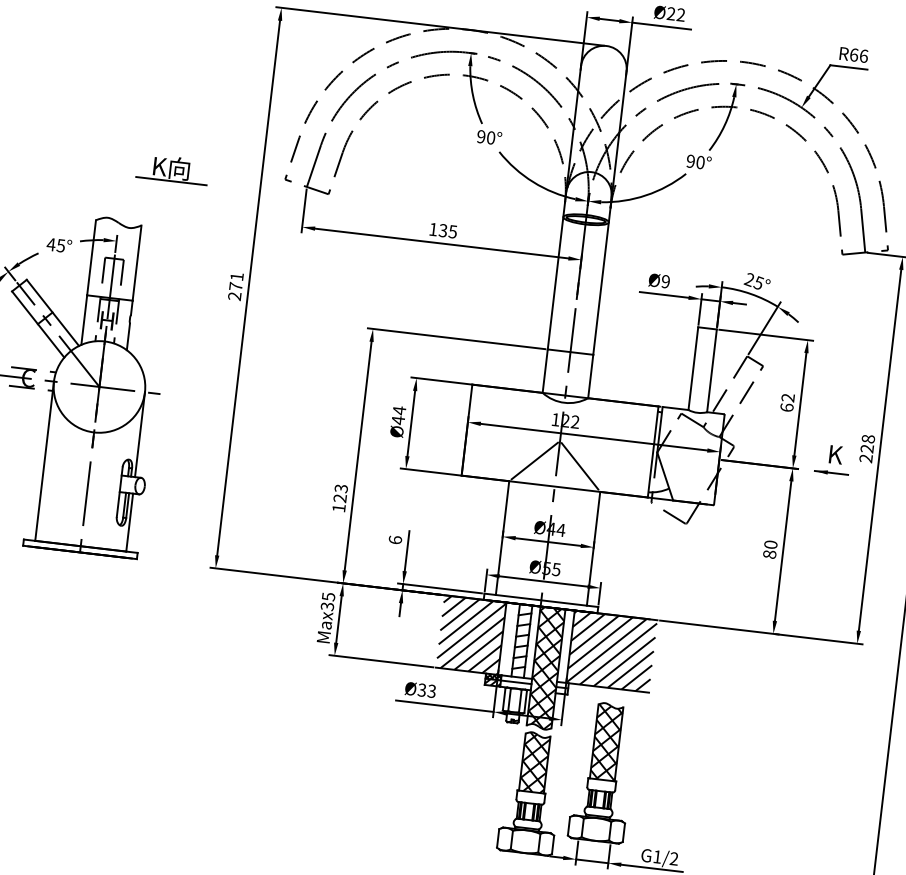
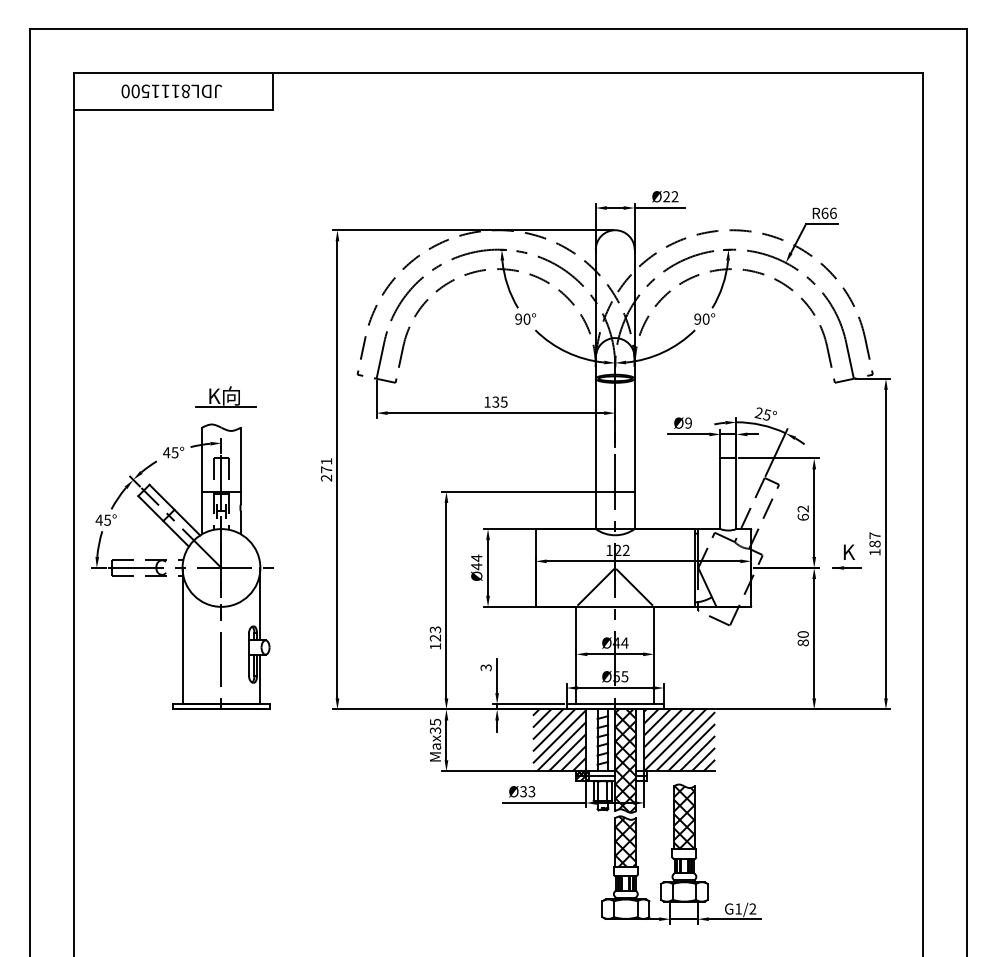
part: (172, 168) -> (225, 396), moved
text: (866, 448) -> (874, 543), 228 -> 187
text: (394, 539) -> (485, 667), 6 -> 3

